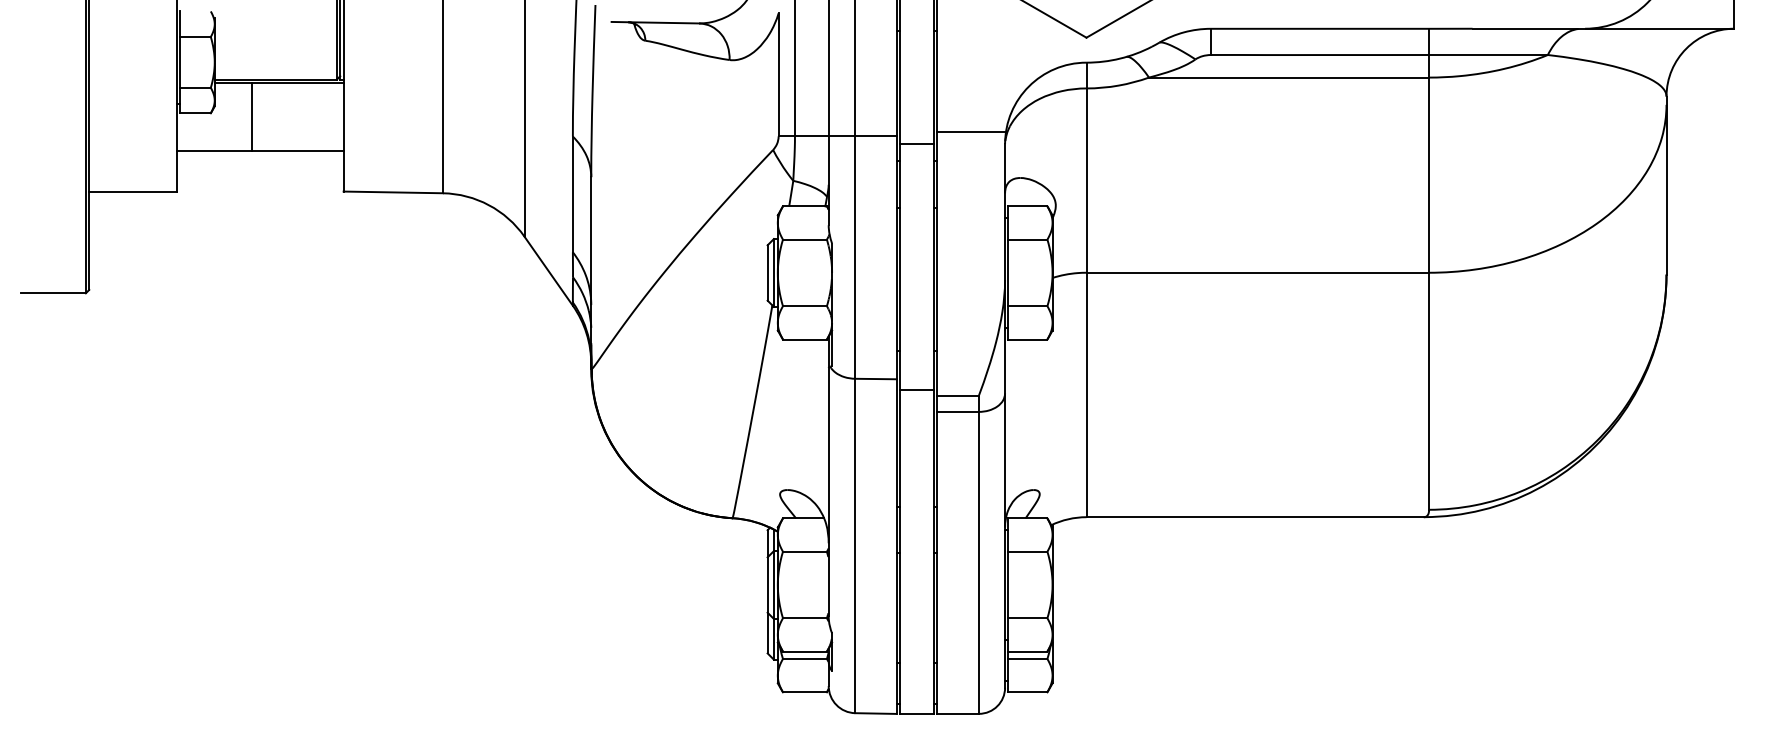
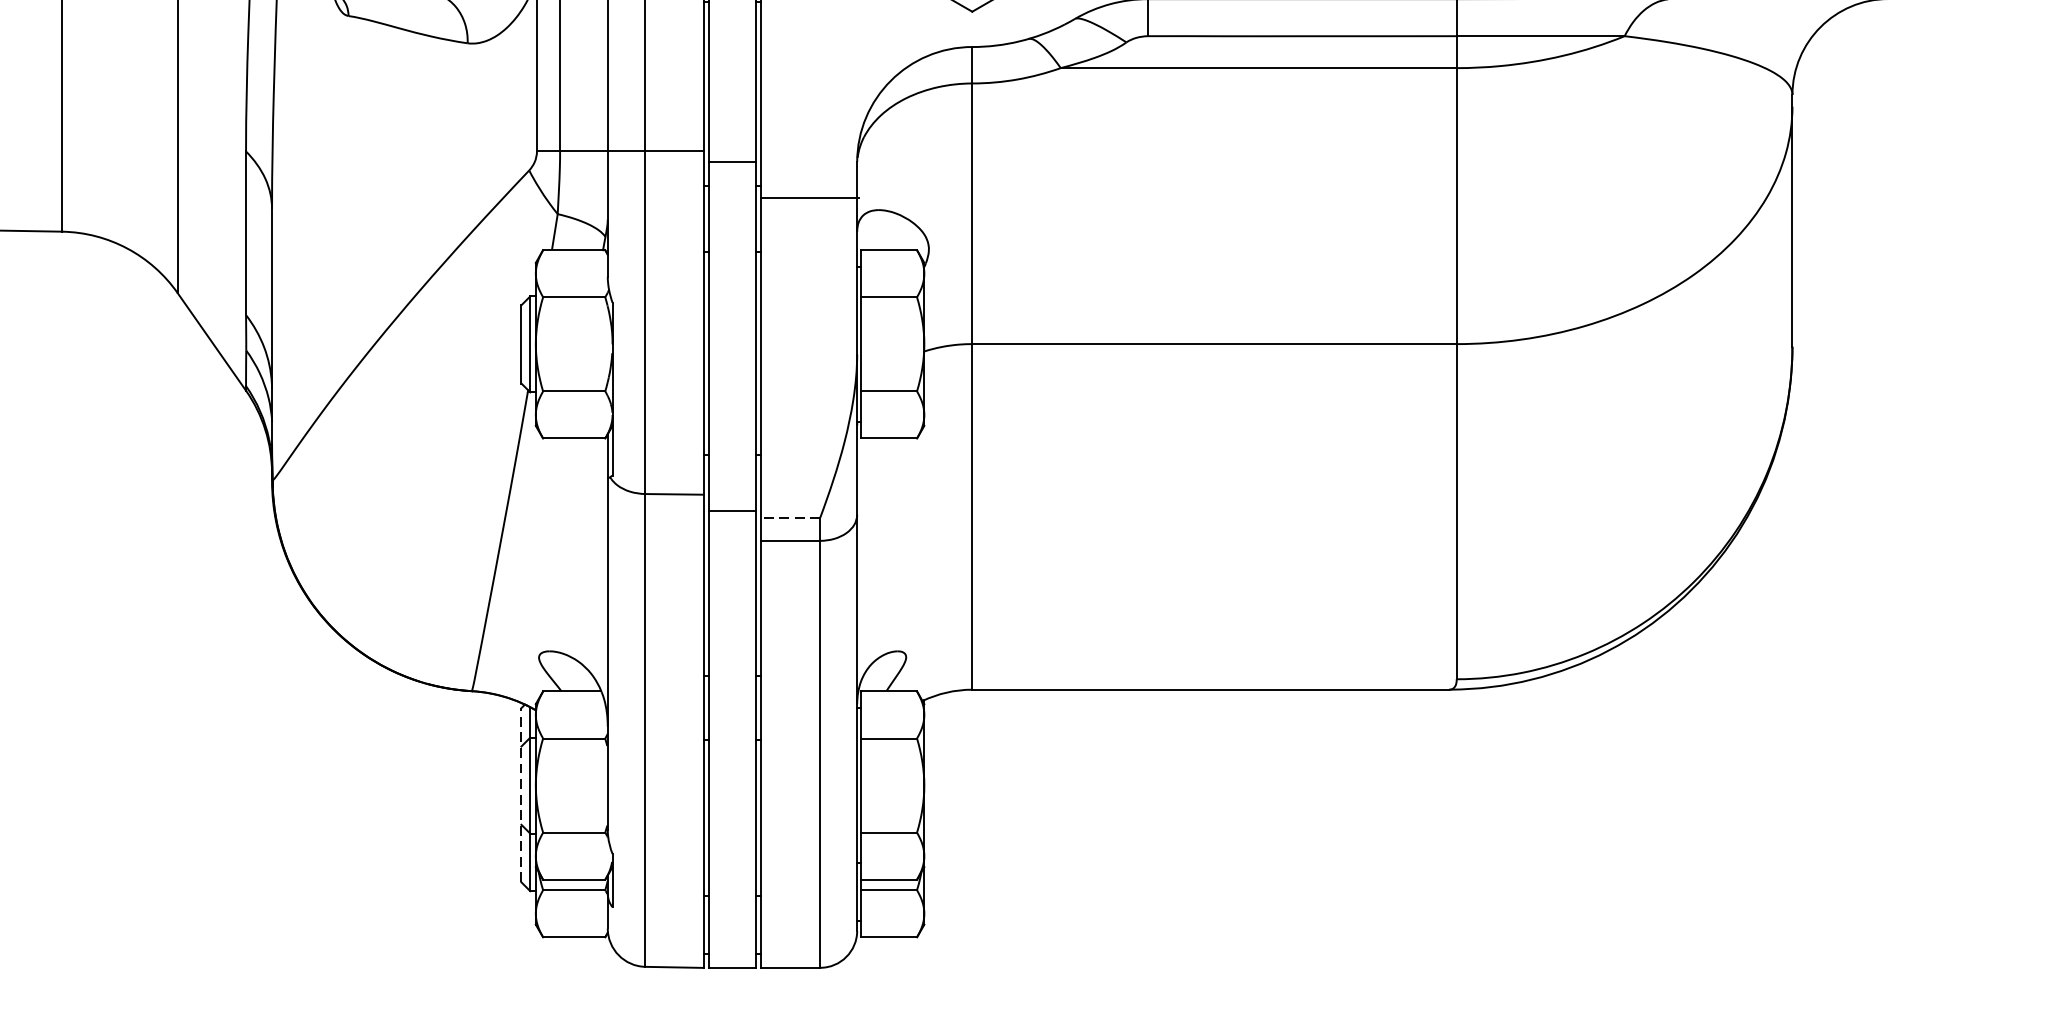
line: (971, 131) -> (809, 198), moved
line: (958, 395) -> (791, 517), solid -> dashed
line: (767, 591) -> (521, 794), solid -> dashed

